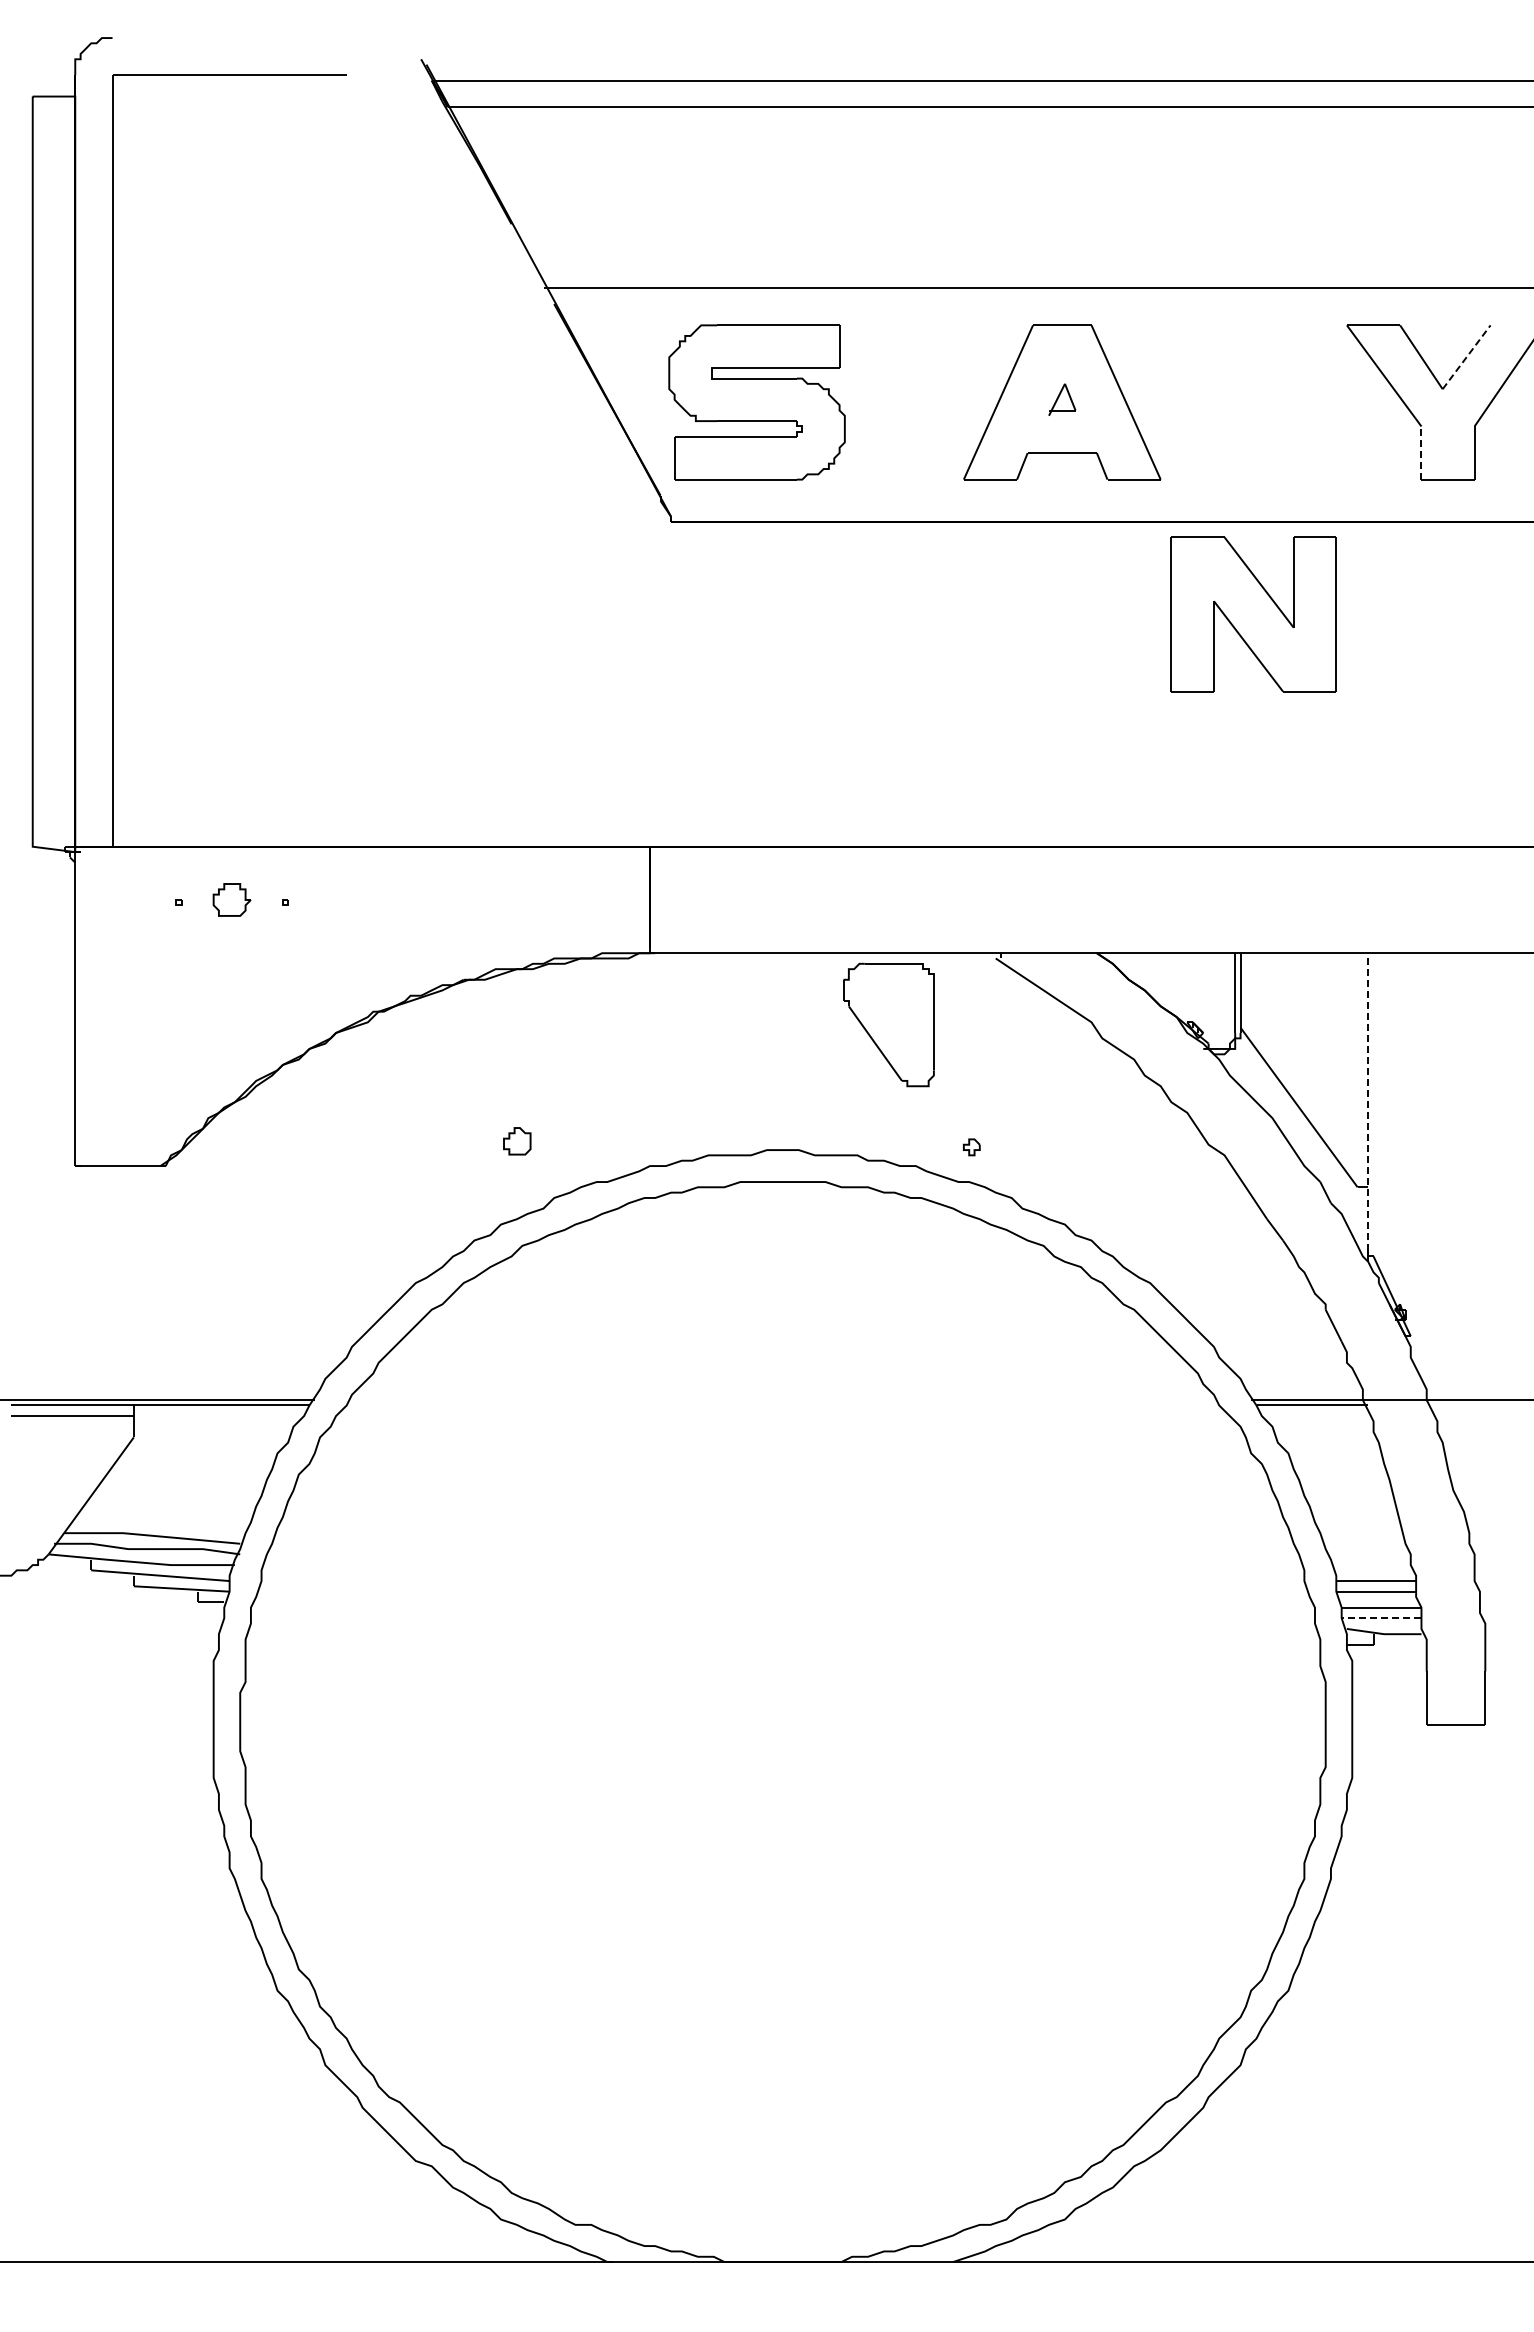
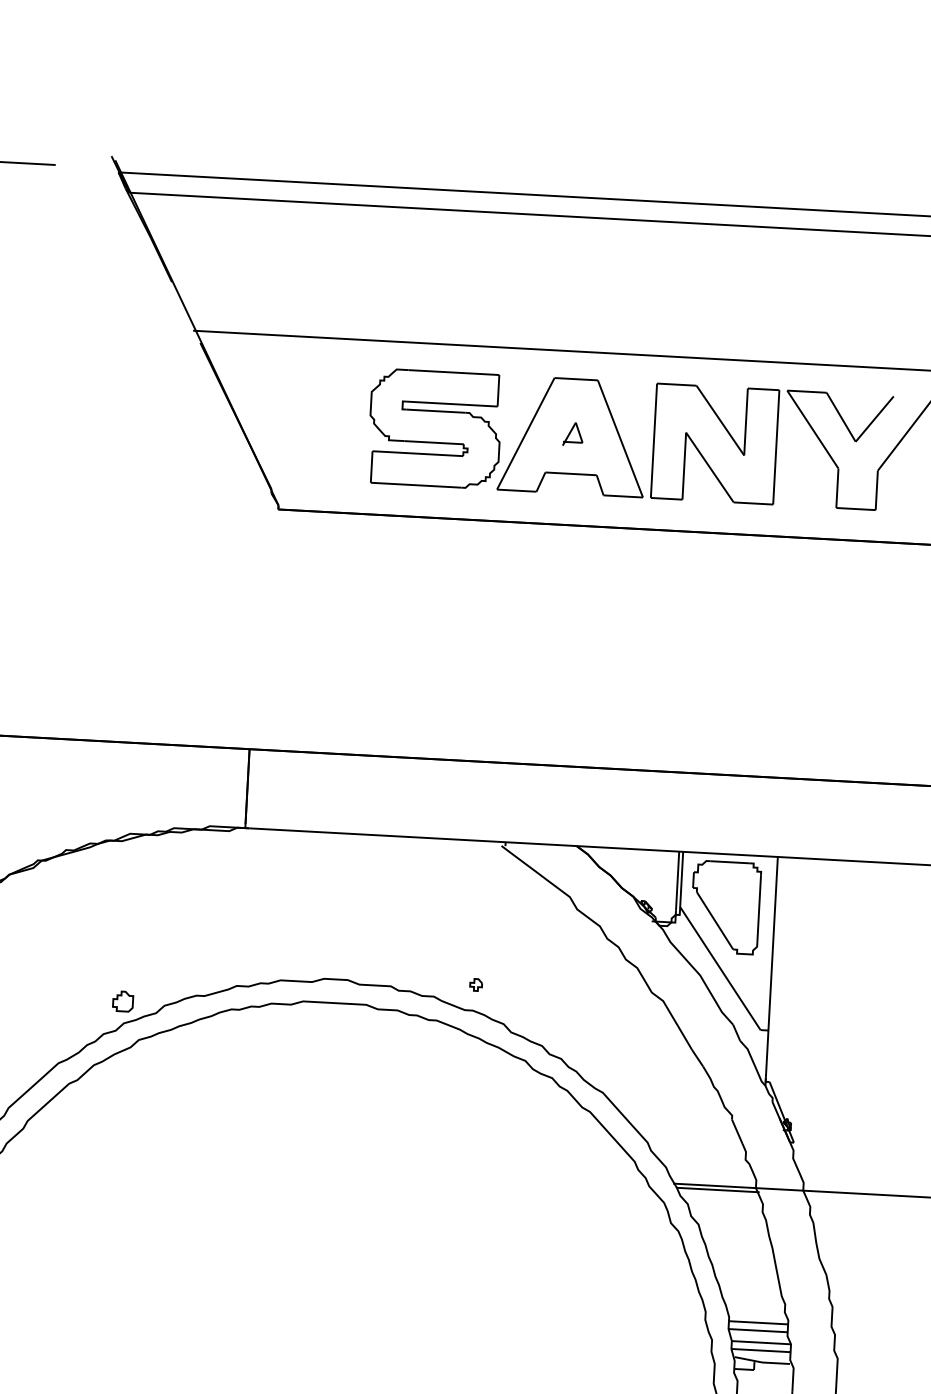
line: (1466, 357) -> (874, 419), dashed -> solid
part: (756, 402) -> (434, 428), moved
line: (1421, 453) -> (837, 488), dashed -> solid
part: (1253, 614) -> (714, 444), moved
part: (888, 1024) -> (725, 907), moved
line: (1368, 1102) -> (772, 967), dashed -> solid
part: (517, 1141) -> (123, 1001), moved
line: (1381, 1618) -> (760, 1350), dashed -> solid

